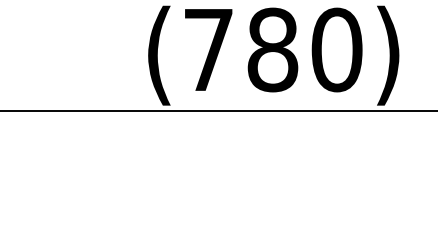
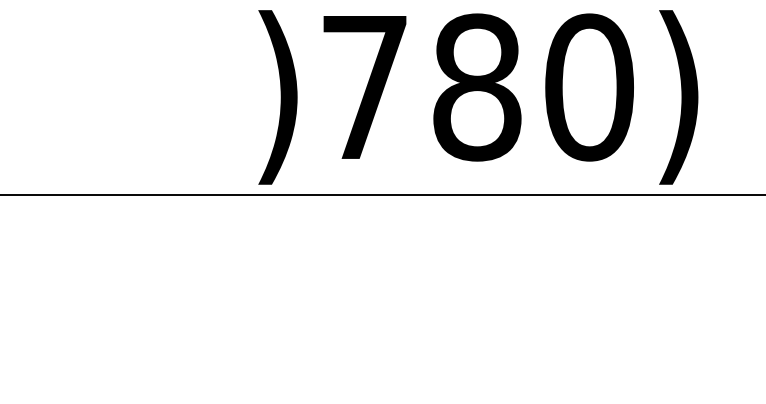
text: (158, 55) -> (277, 97), ( -> )

